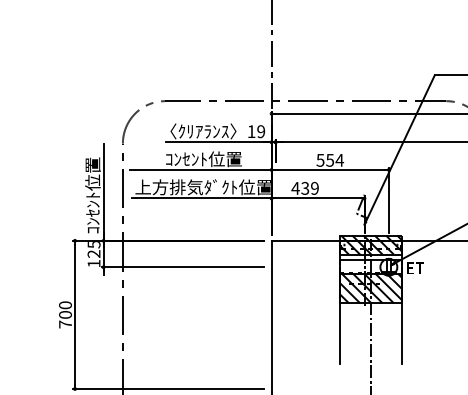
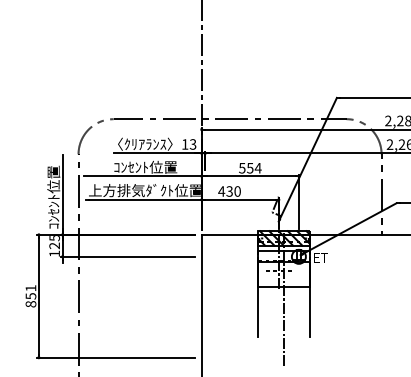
text: (260, 131) -> (192, 144), 19 -> 13
text: (314, 188) -> (237, 191), 439 -> 430
hatch: (370, 288) -> (283, 274), removed
text: (64, 315) -> (30, 296), 700 -> 851

